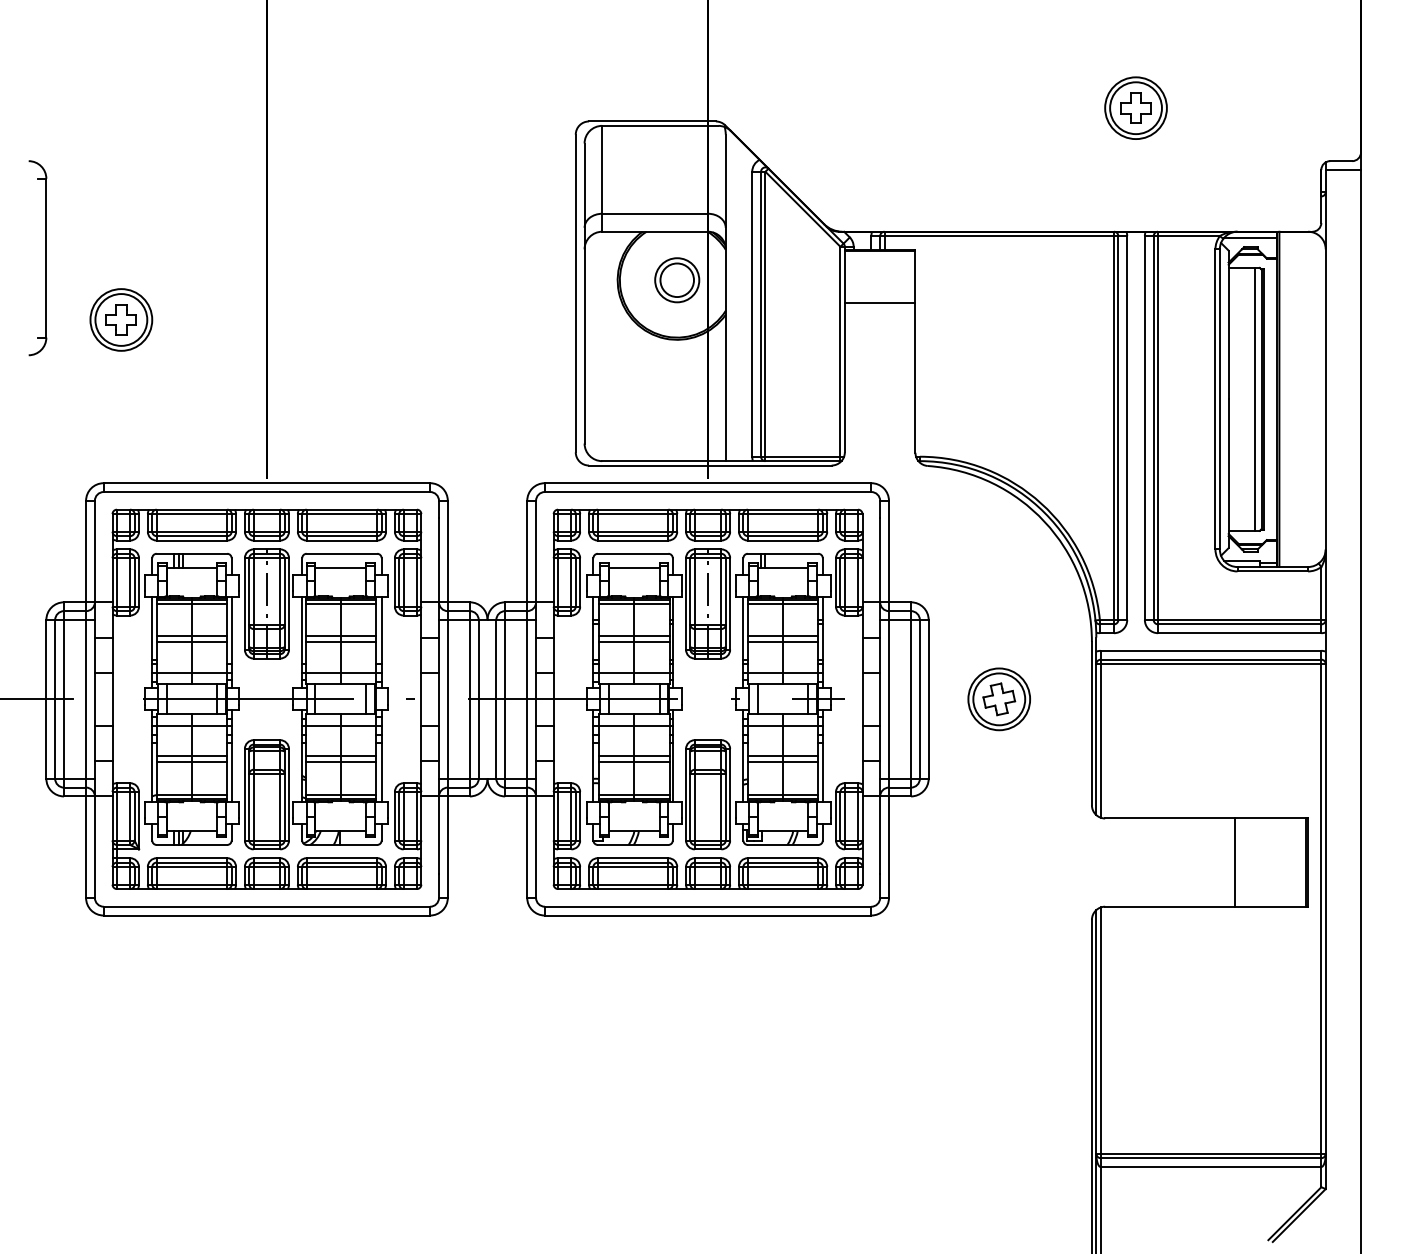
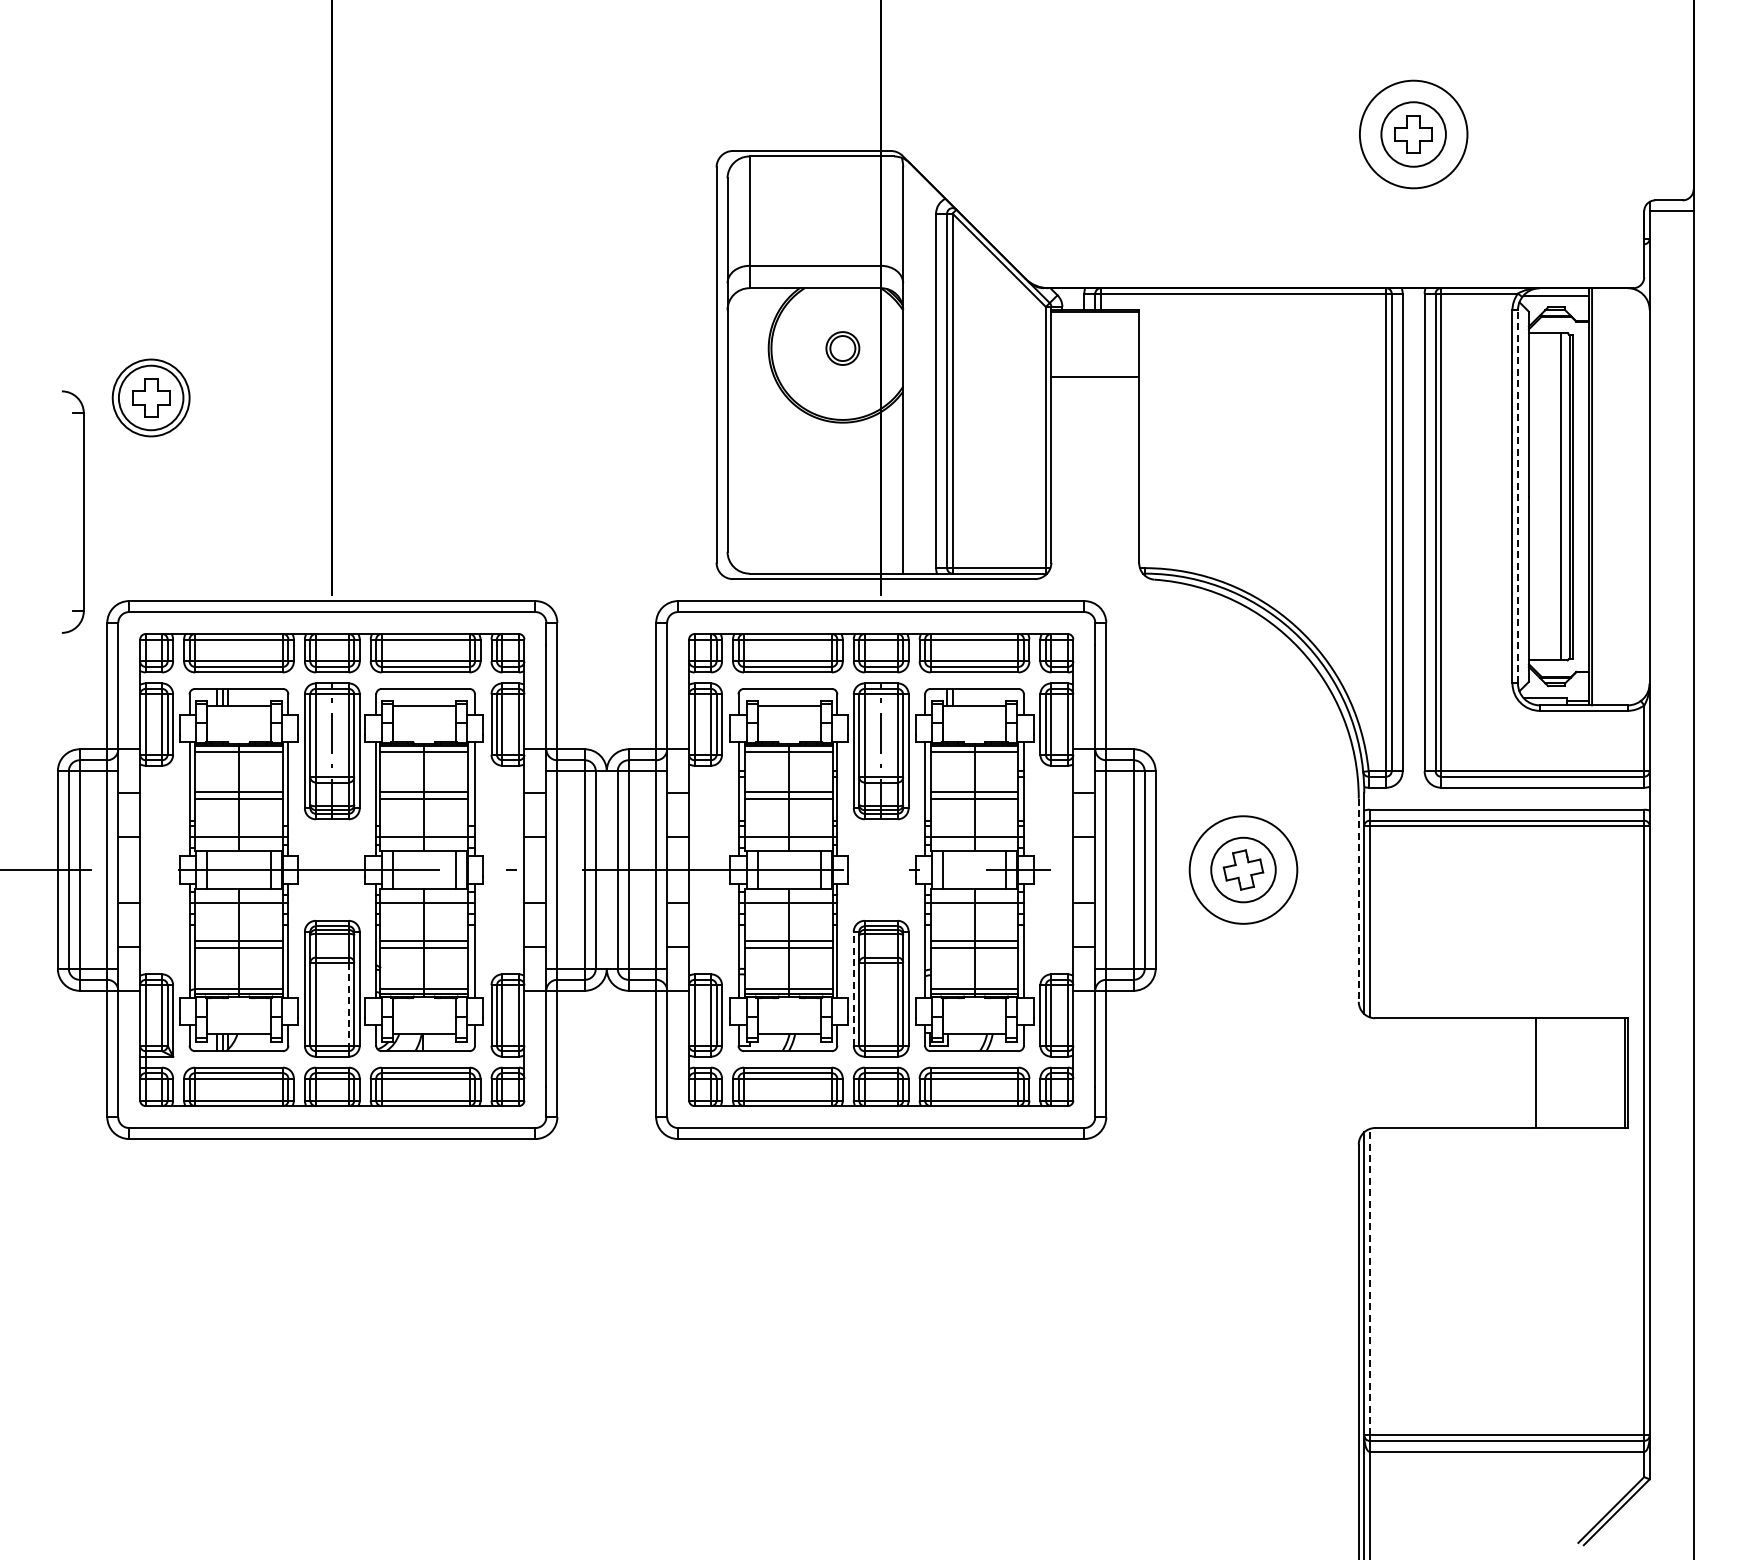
circle: (1135, 108) -> (1413, 134), size x1.4
part: (46, 257) -> (83, 511), moved
part: (676, 280) -> (842, 348), size x0.6
line: (1219, 399) -> (1517, 496), solid -> dashed
circle: (999, 698) -> (1243, 869), size x1.4
line: (1091, 723) -> (1358, 900), solid -> dashed
line: (685, 794) -> (853, 988), solid -> dashed
line: (279, 807) -> (348, 1004), solid -> dashed
line: (1100, 1030) -> (1369, 1281), solid -> dashed

